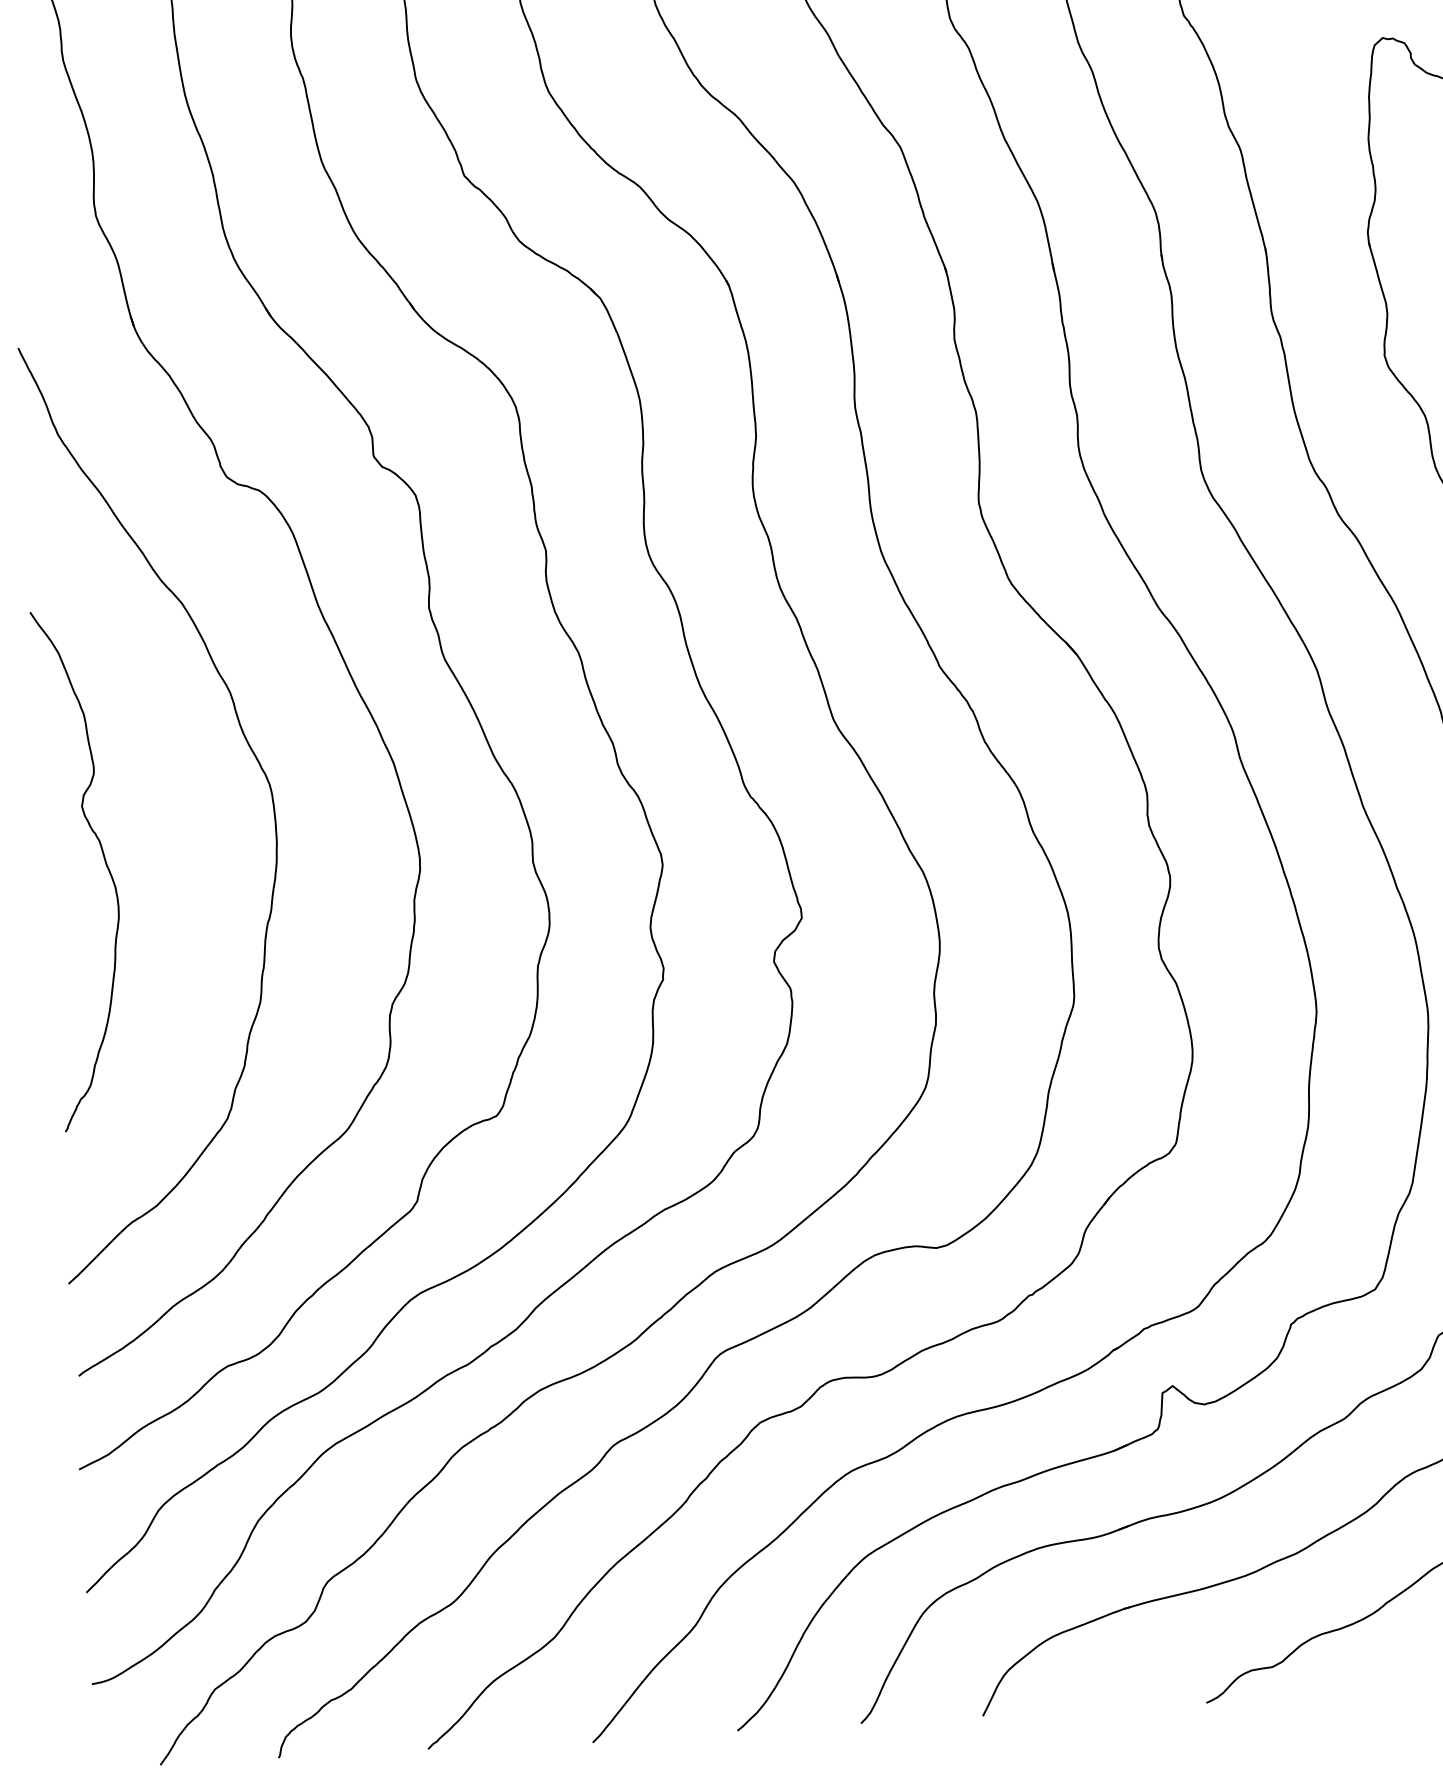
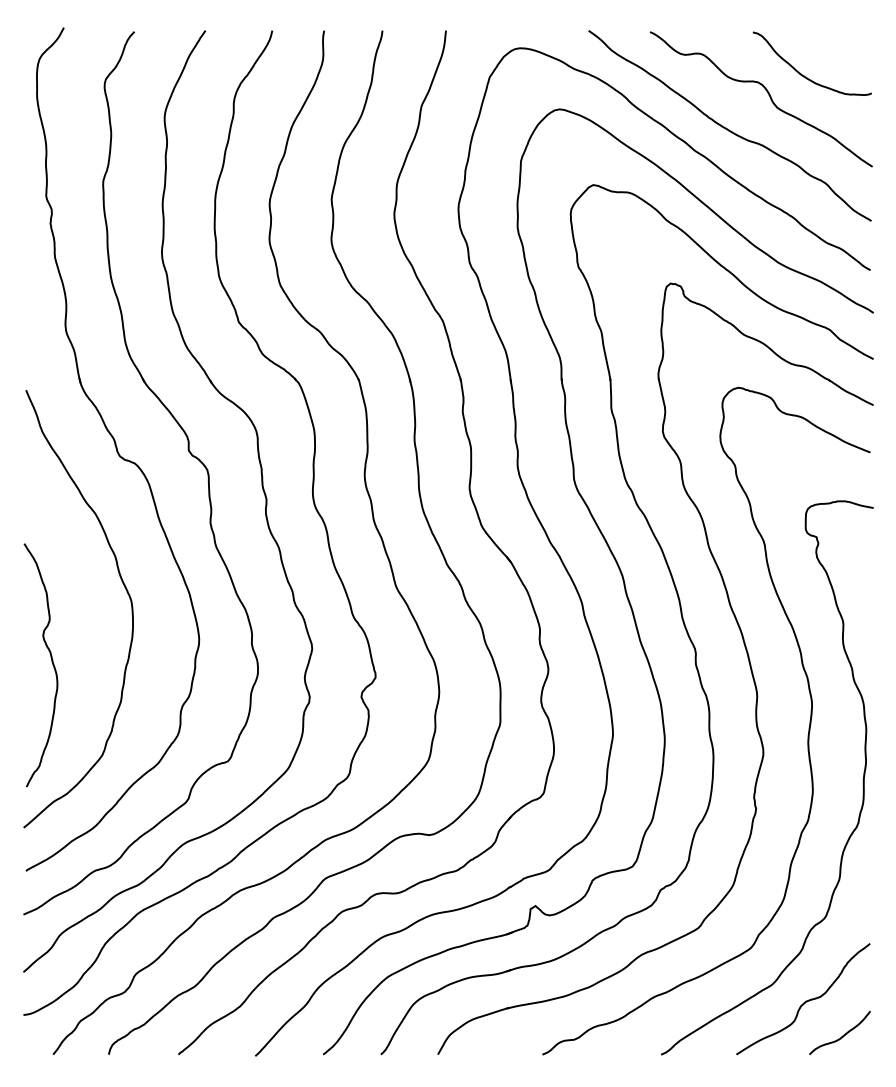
curve: (103, 862) -> (51, 662), moved

